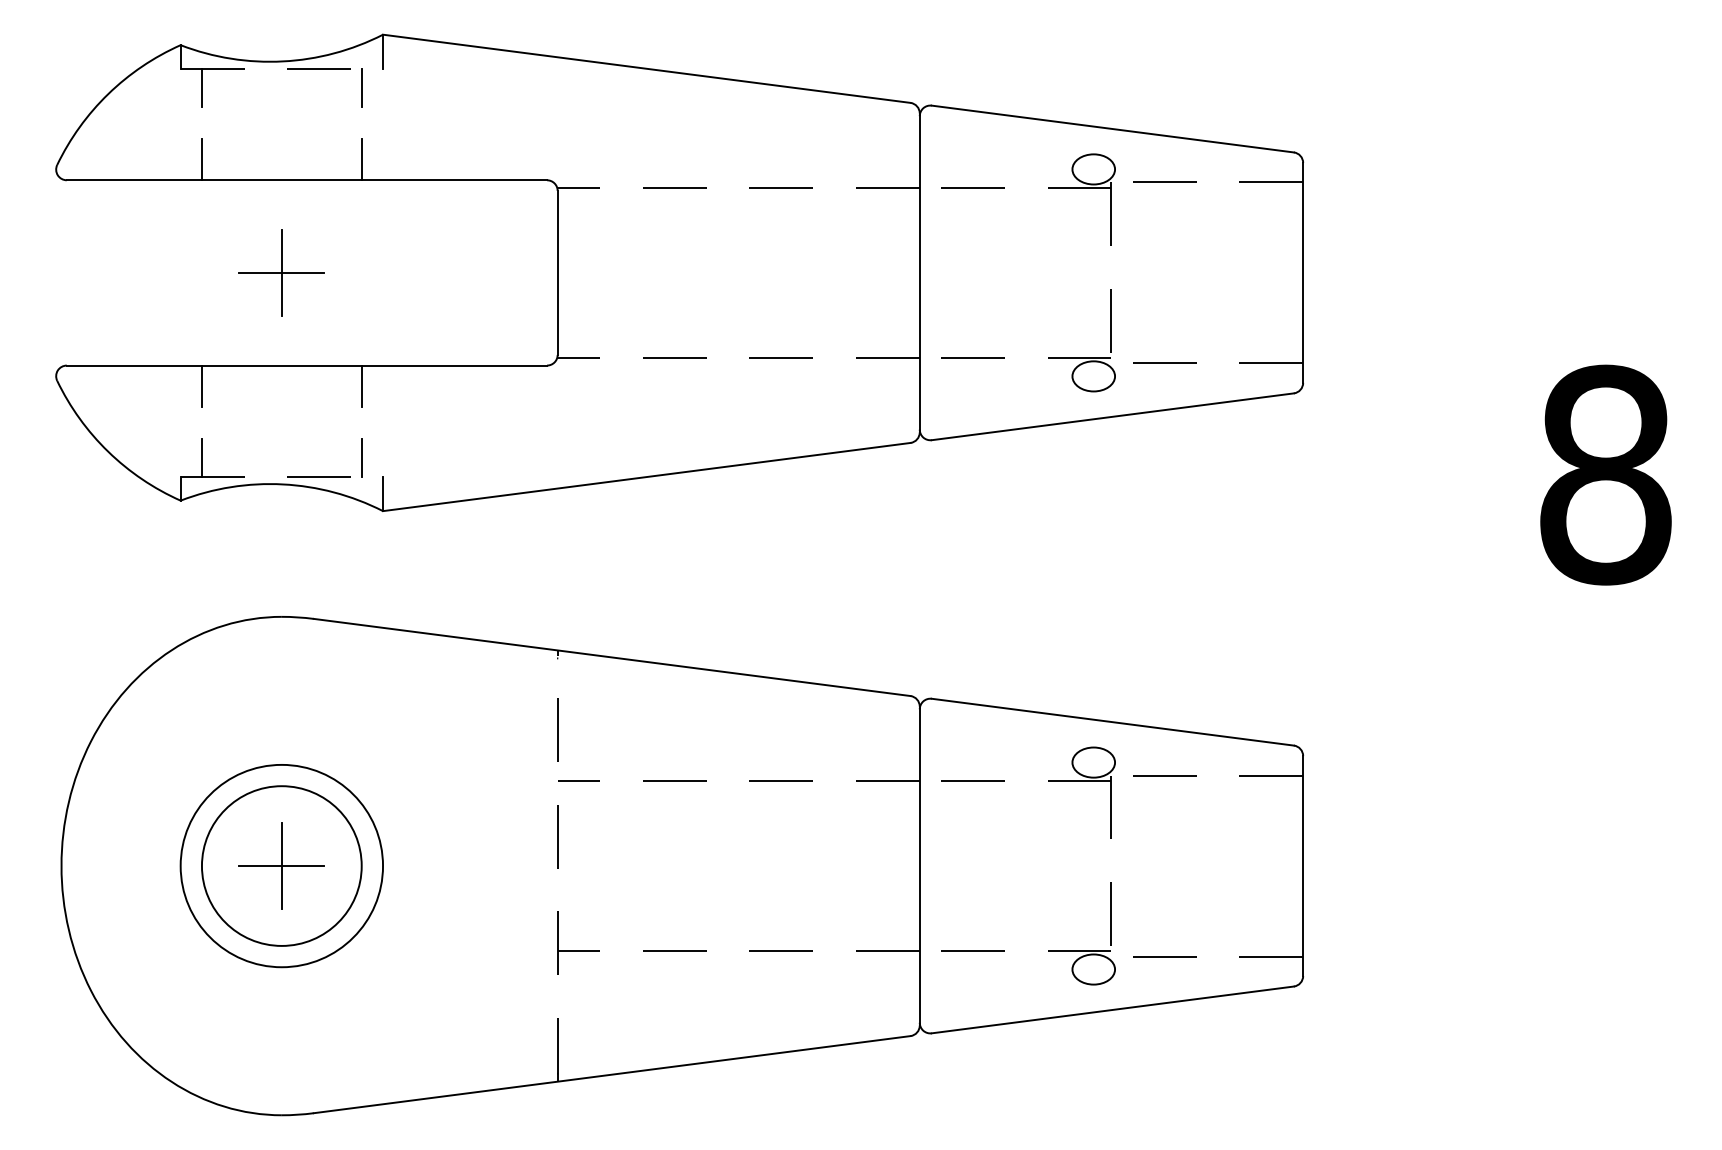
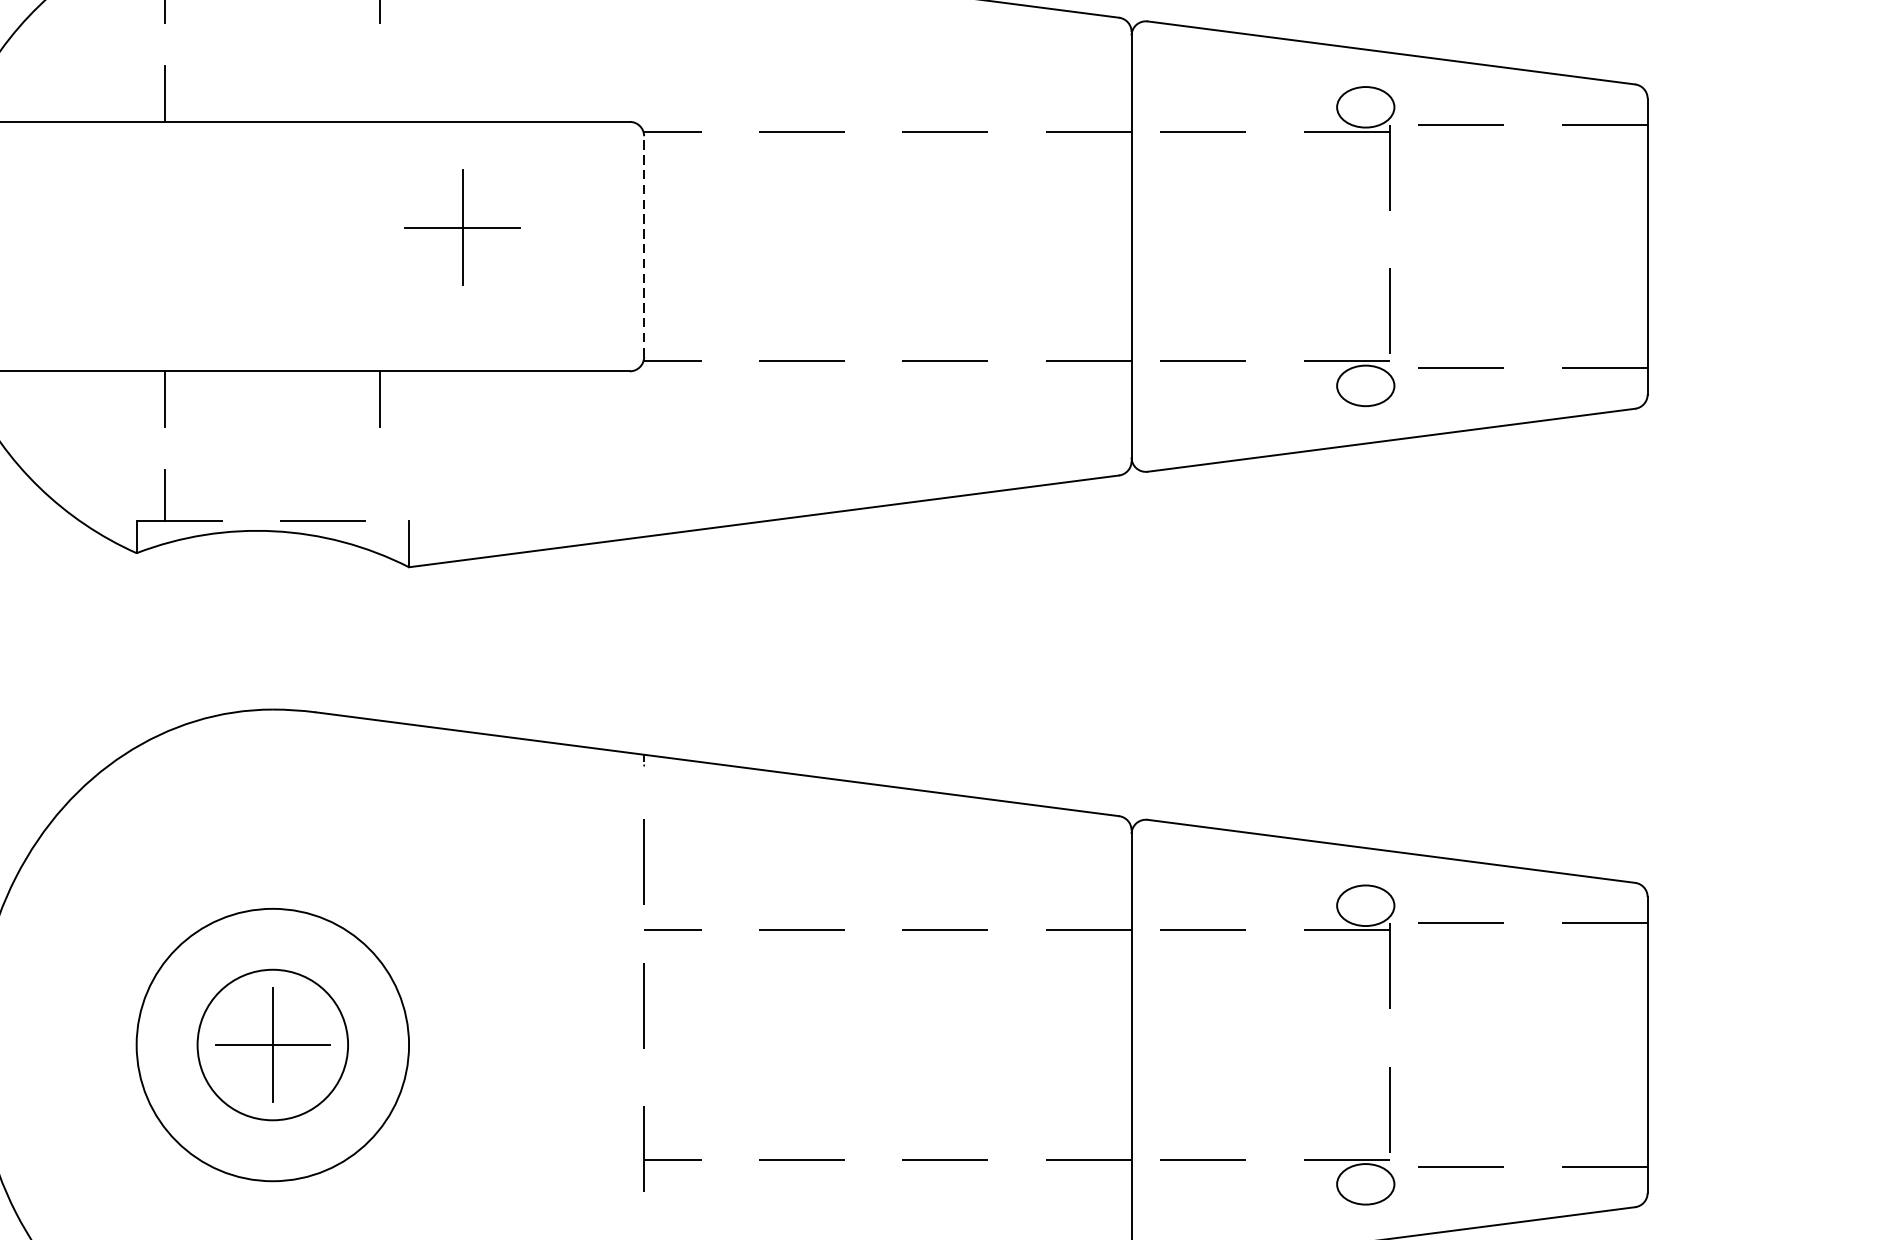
line: (361, 159) -> (380, 93), removed
part: (281, 272) -> (462, 227), moved
line: (557, 272) -> (643, 246), solid -> dashed
line: (361, 457) -> (380, 495), removed
circle: (281, 865) -> (272, 1044), size x0.7

